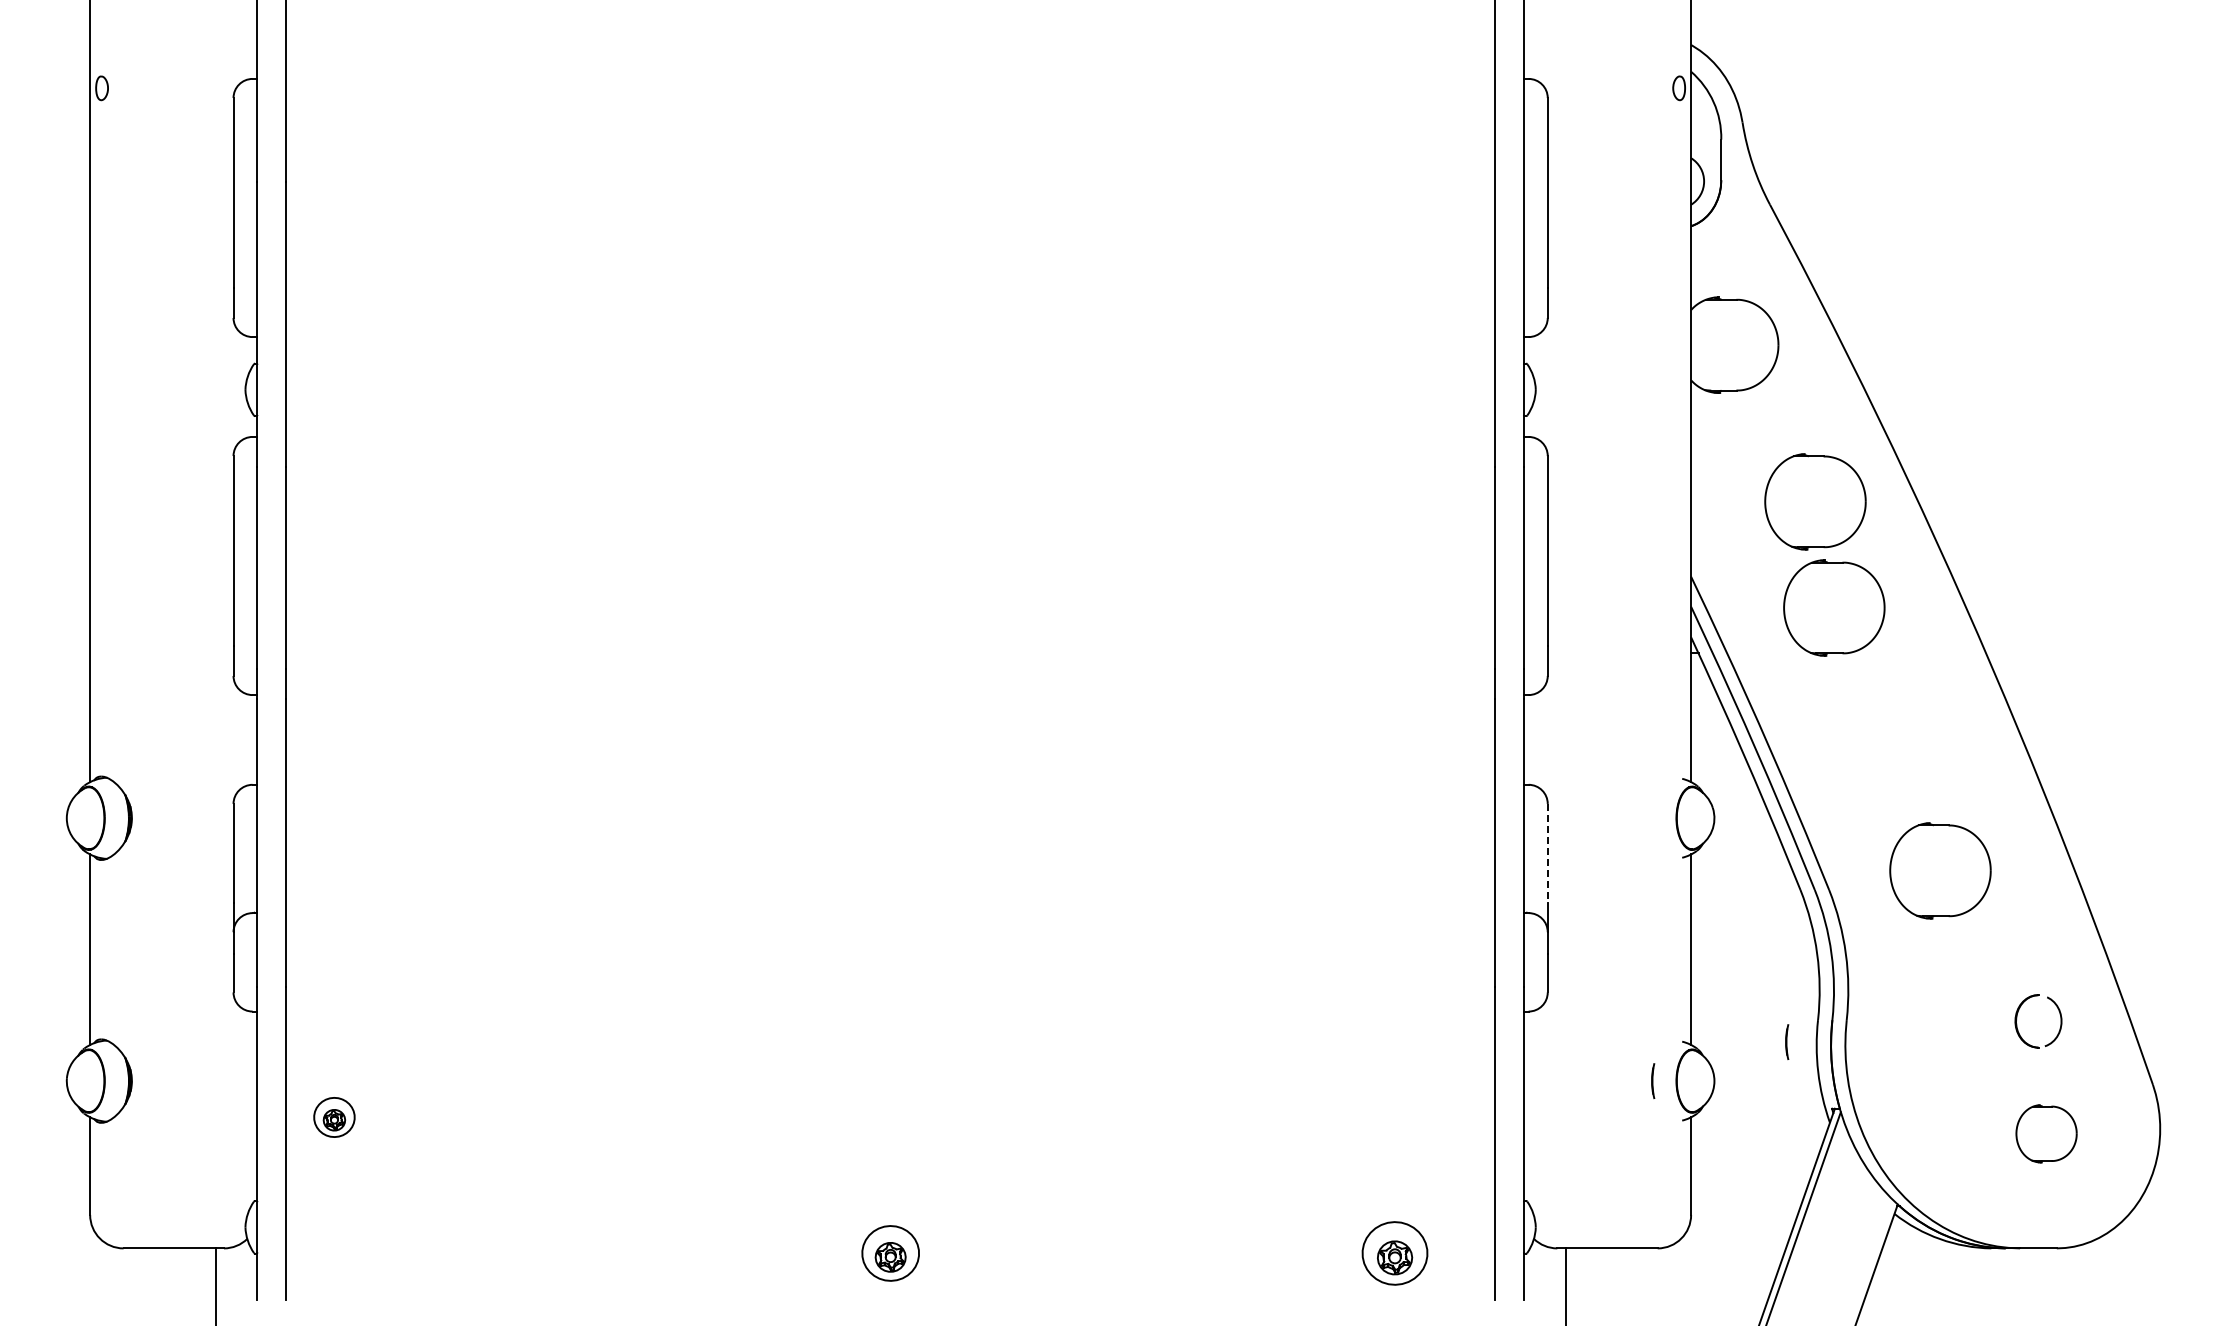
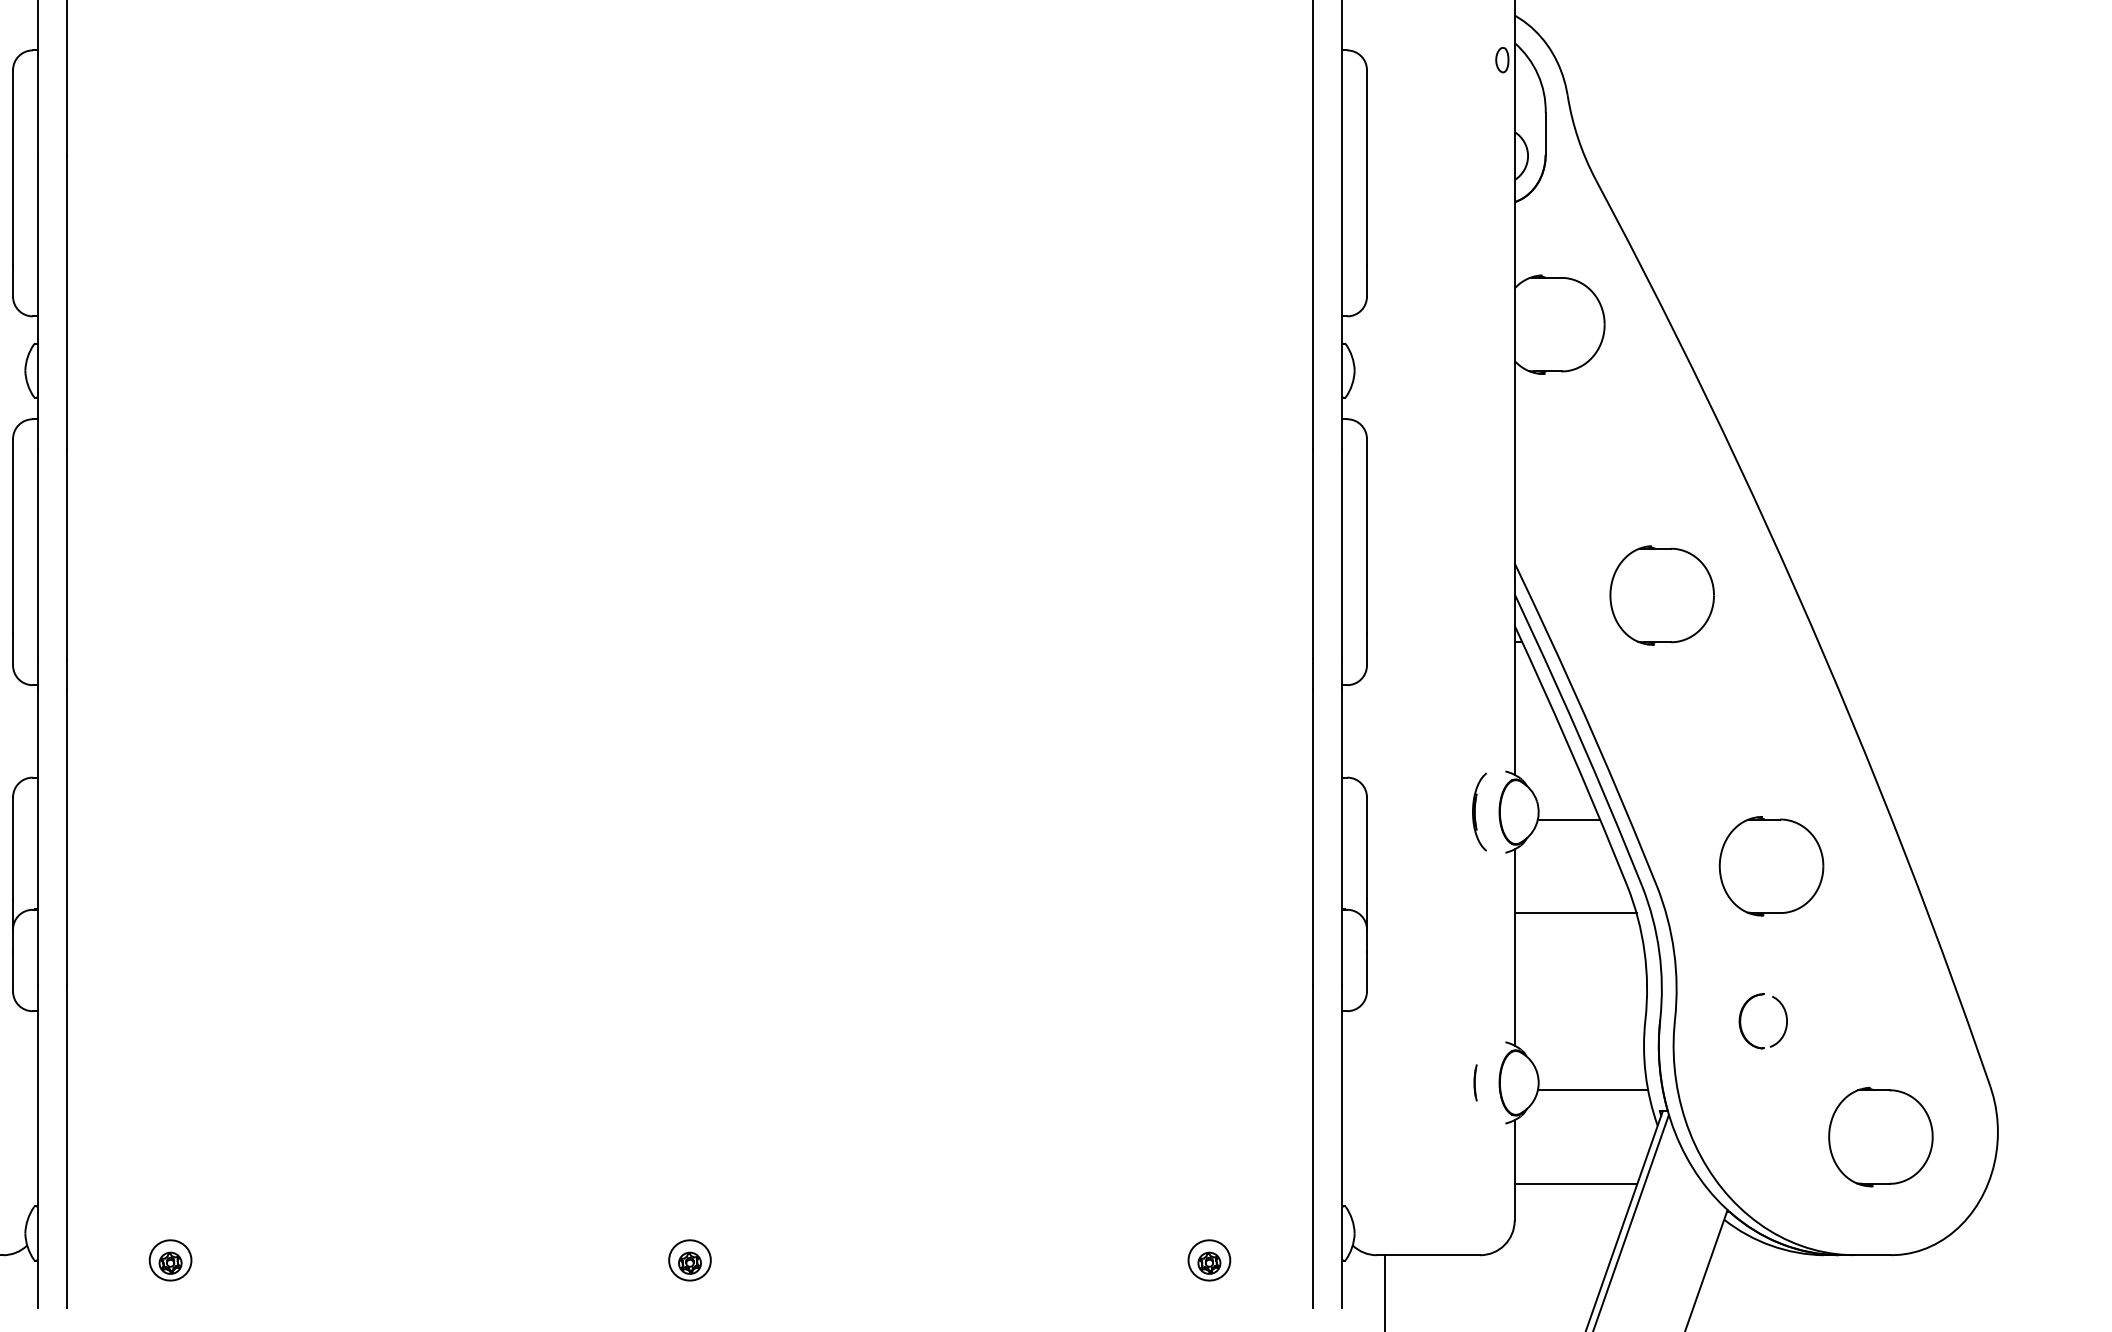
part: (1815, 501) -> (1642, 485), removed
part: (1656, 818) -> (1479, 812), added
line: (1743, 825) -> (1568, 819), added
line: (1547, 853) -> (1366, 848), dashed -> solid
line: (1750, 916) -> (1575, 913), added
part: (2017, 1019) -> (1741, 1019), moved
part: (1787, 1041) -> (1613, 1042), removed
line: (1766, 1088) -> (1592, 1090), added
part: (334, 1117) -> (170, 1260), moved
part: (2046, 1133) -> (1880, 1136), size x1.67
line: (1750, 1179) -> (1575, 1184), added
part: (890, 1253) -> (689, 1260), size x0.71
part: (1394, 1253) -> (1209, 1260), size x0.62

